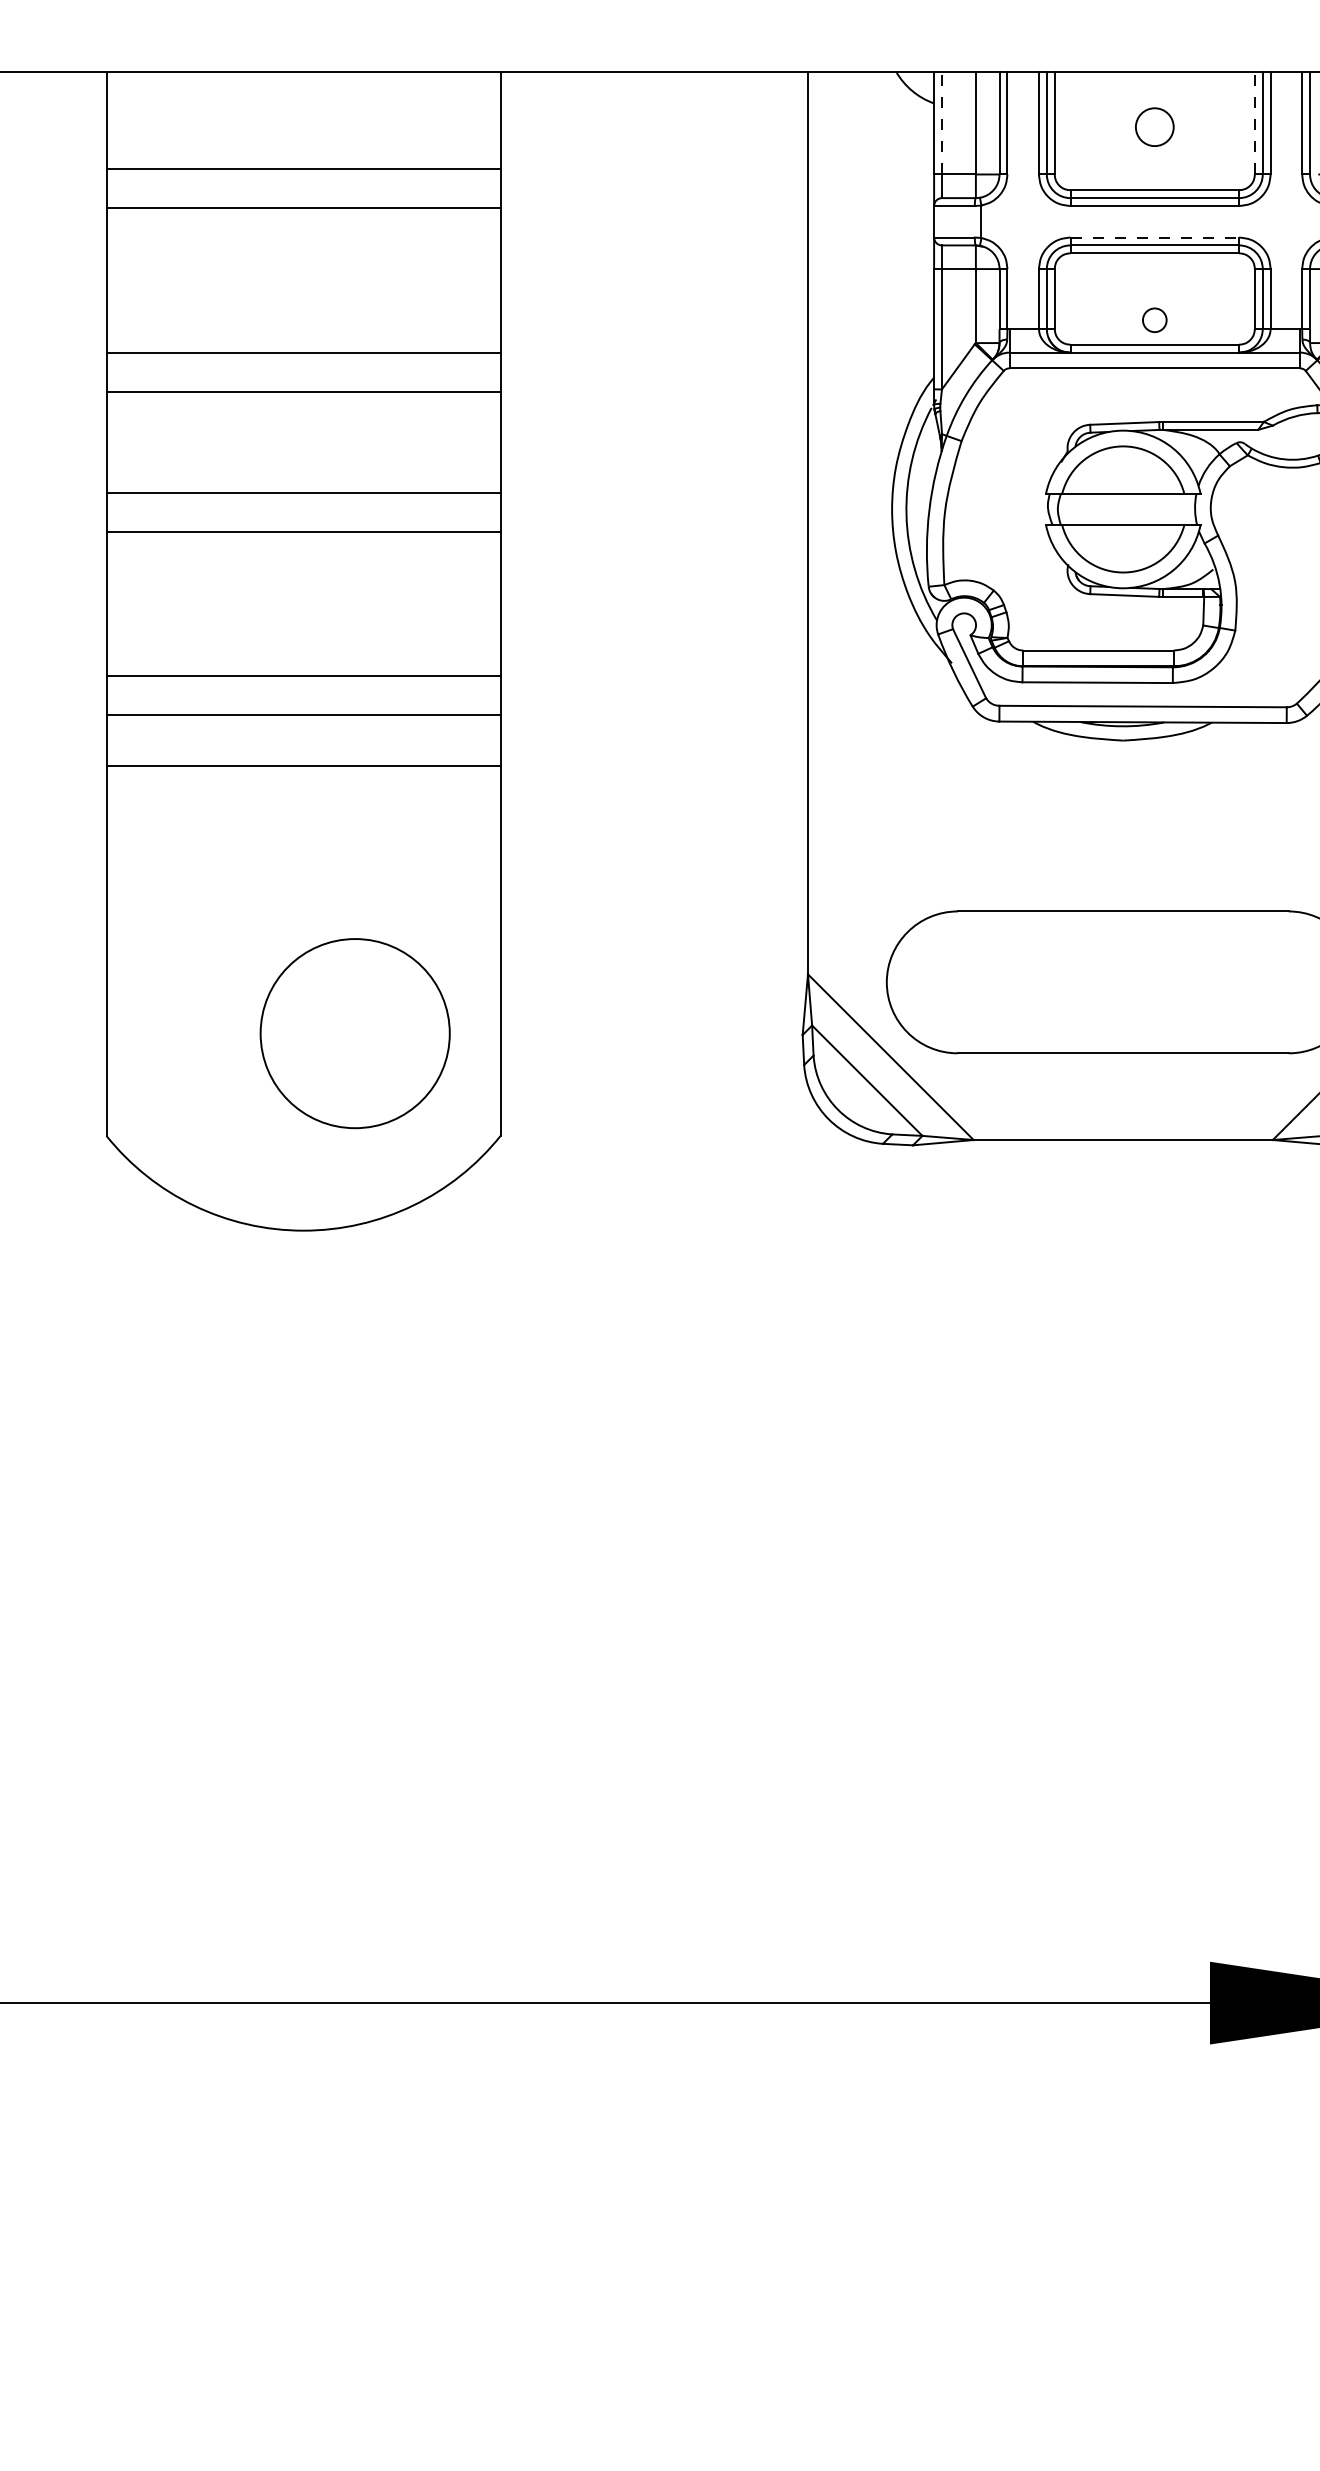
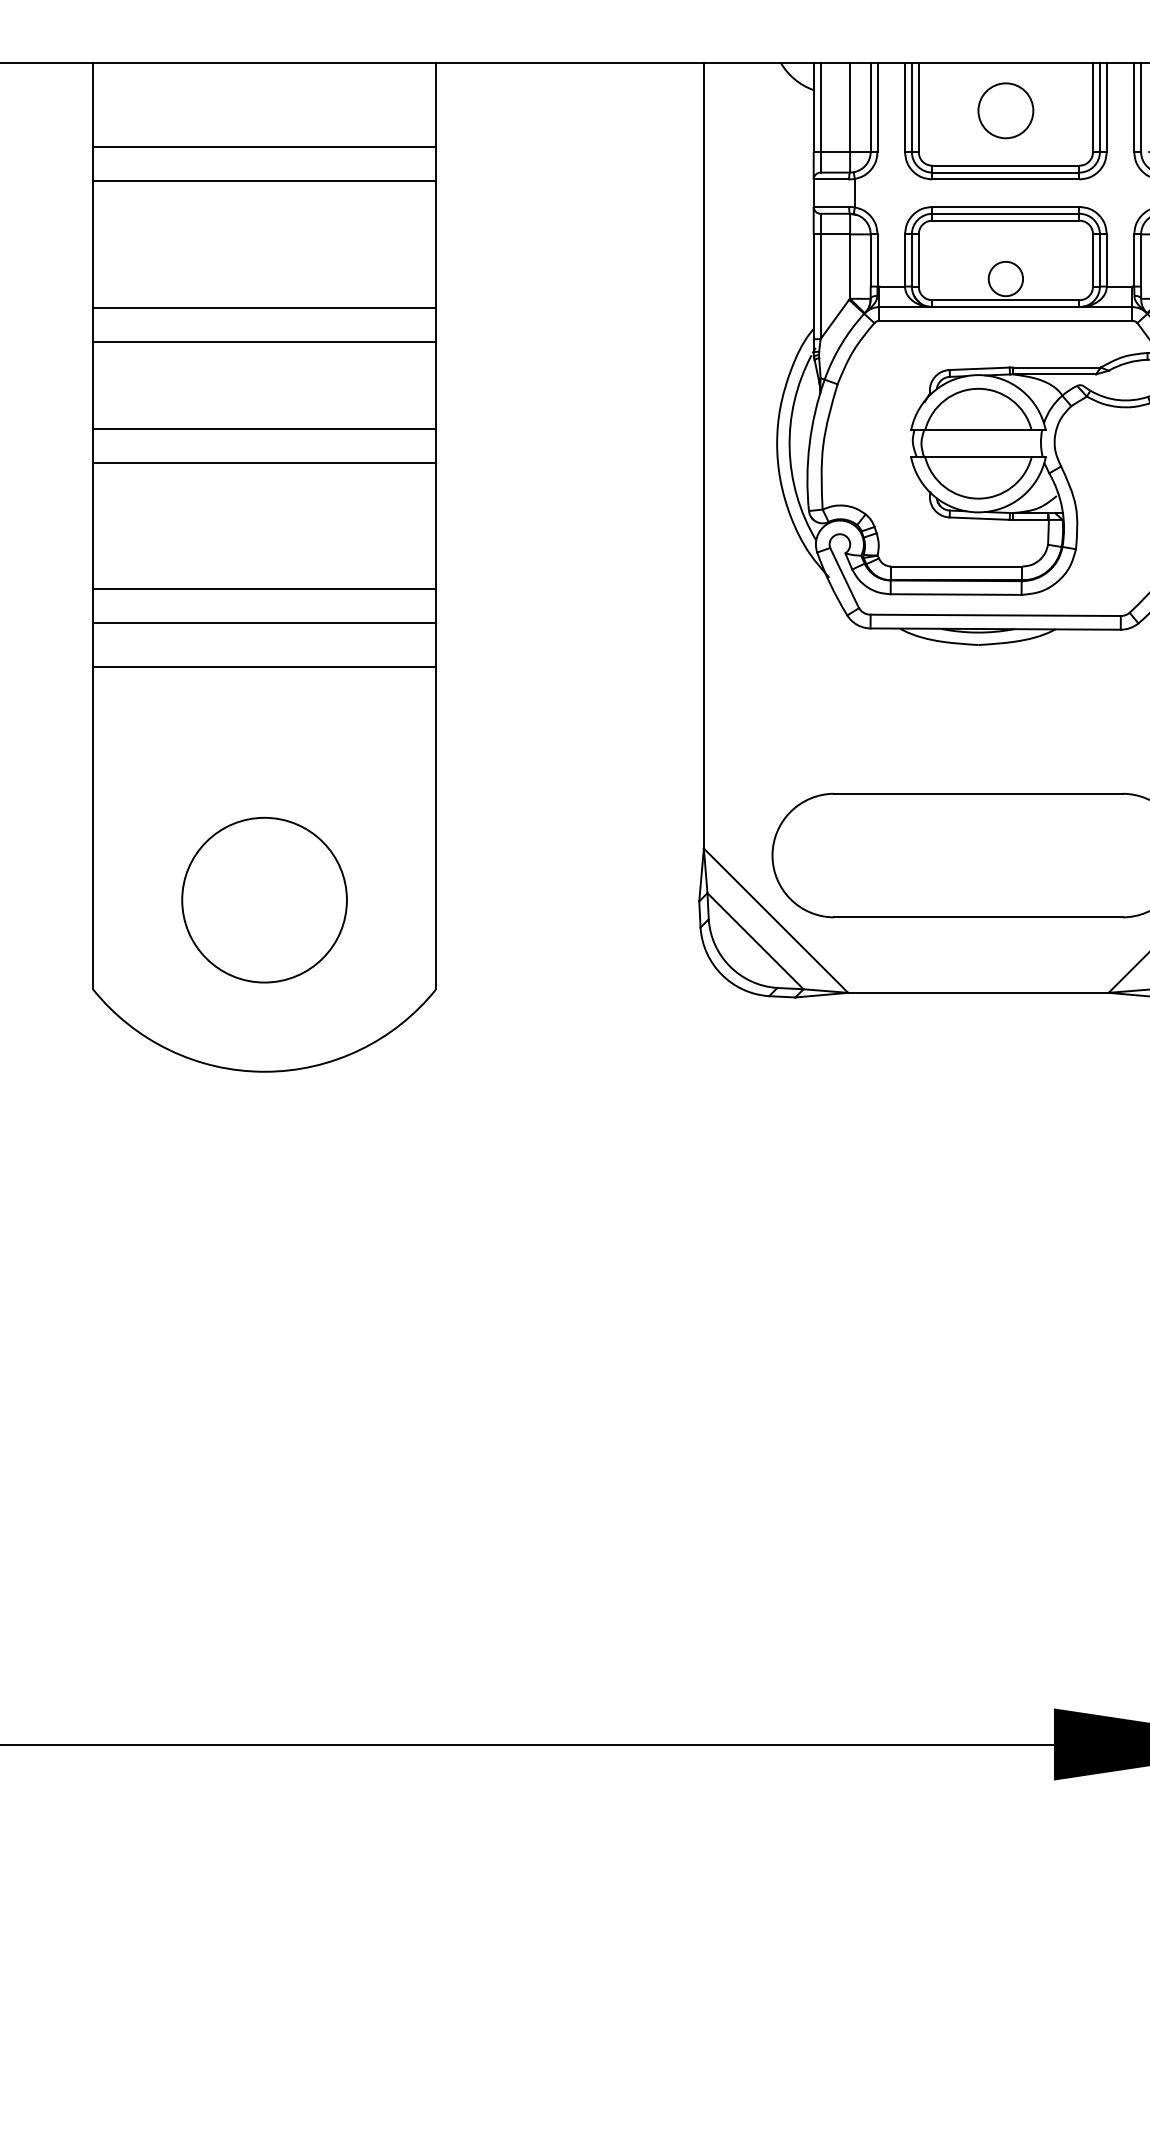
line: (941, 123) -> (820, 107), dashed -> solid
line: (1255, 123) -> (1093, 107), dashed -> solid
circle: (1154, 126) -> (1005, 110), size x1.67
line: (1155, 237) -> (1006, 206), dashed -> solid
circle: (1154, 319) -> (1005, 278), size x1.67
circle: (355, 1032) -> (264, 899), moved

